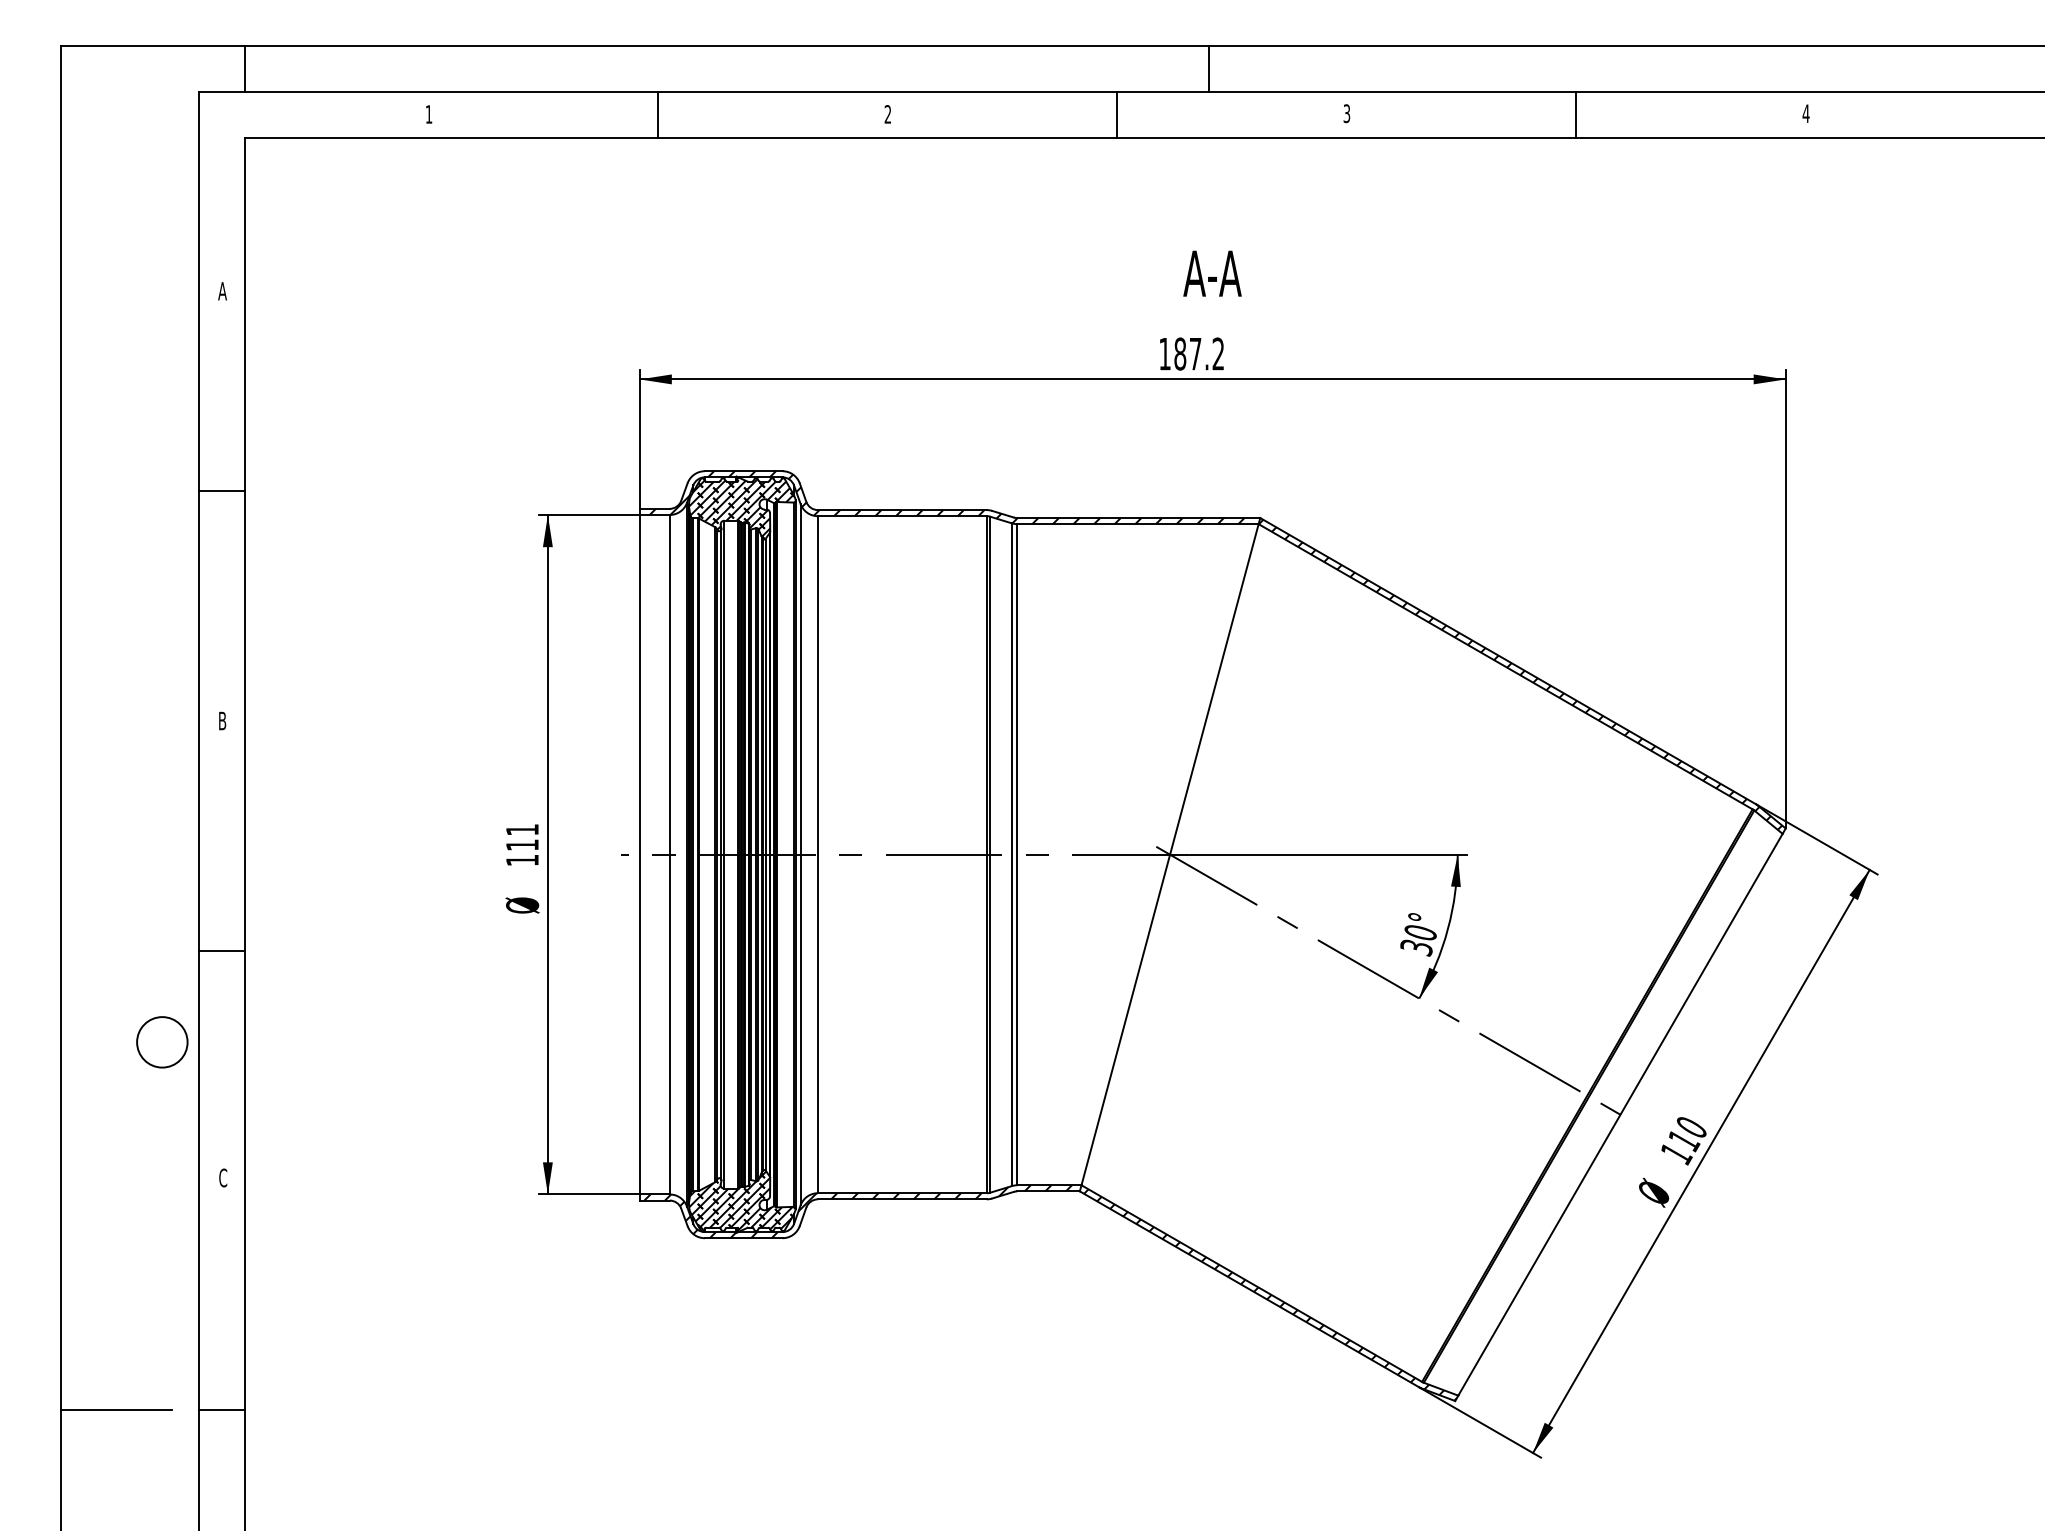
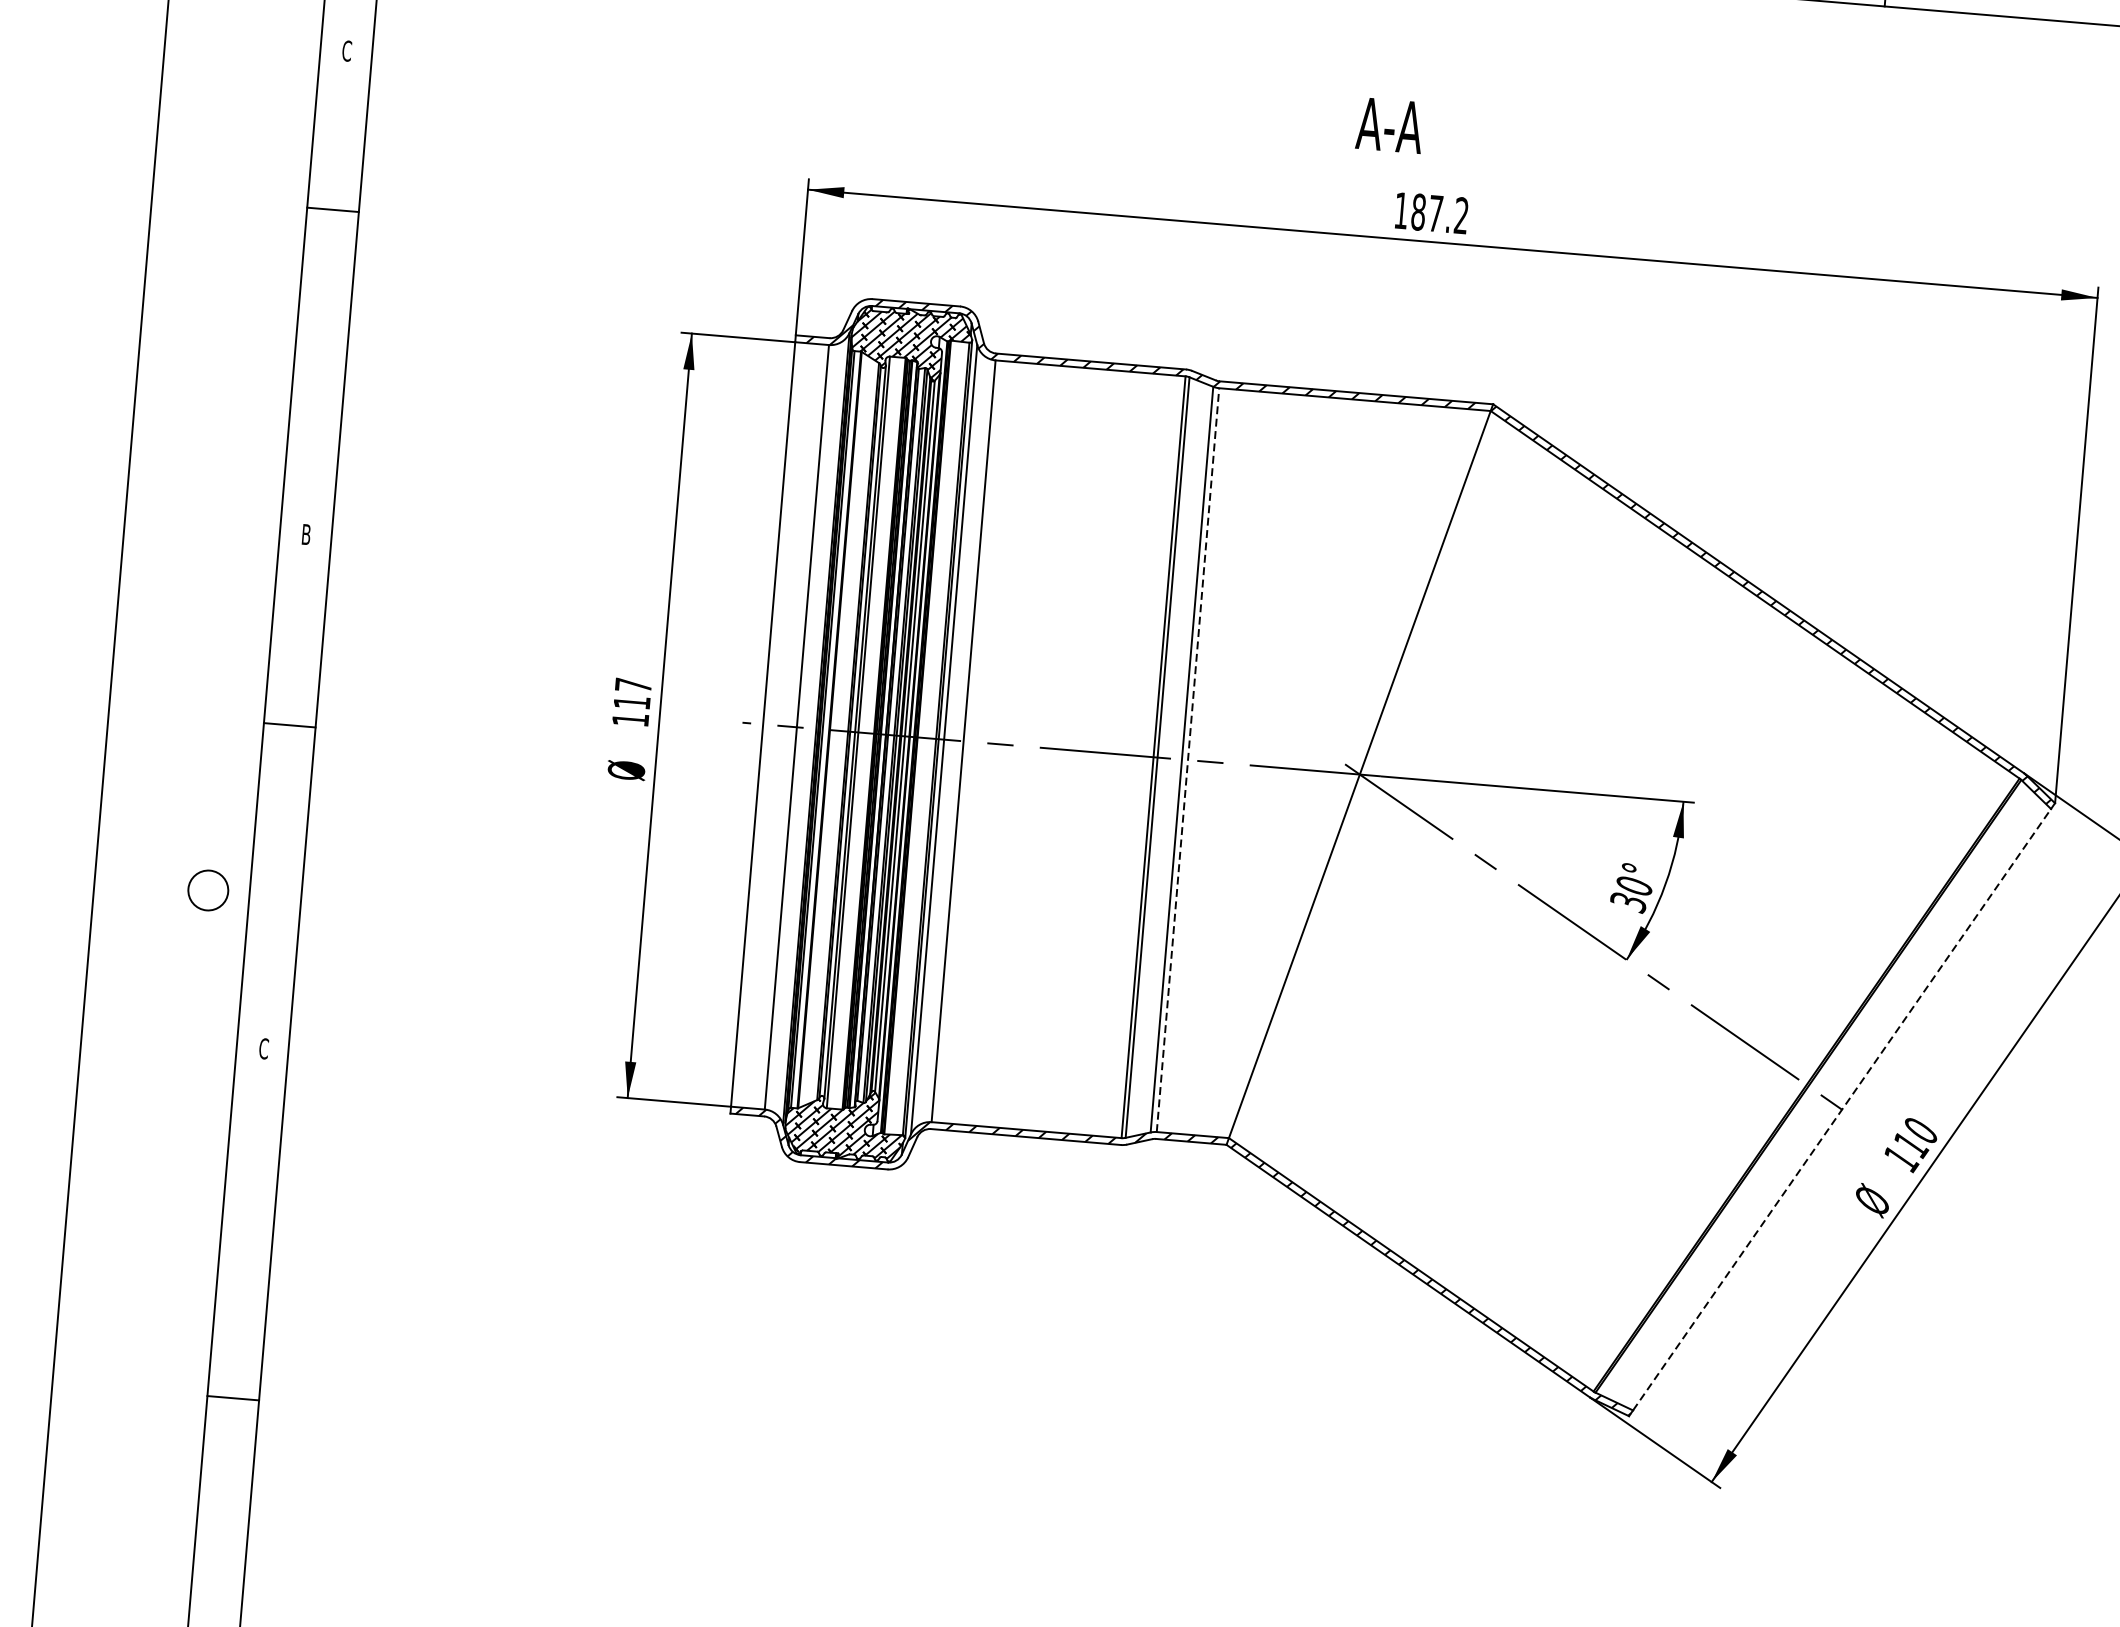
text: (1212, 273) -> (1389, 125), moved
text: (222, 290) -> (346, 50), A -> C
line: (221, 491) -> (332, 209), moved
text: (522, 829) -> (633, 685), 111 -> 117
line: (1017, 854) -> (1188, 759), solid -> dashed
line: (221, 950) -> (289, 725), moved
circle: (162, 1042) -> (208, 890), size x0.7
line: (1620, 1114) -> (1842, 1109), solid -> dashed
line: (116, 1409) -> (122, 1299), removed
line: (221, 1409) -> (232, 1398), moved

